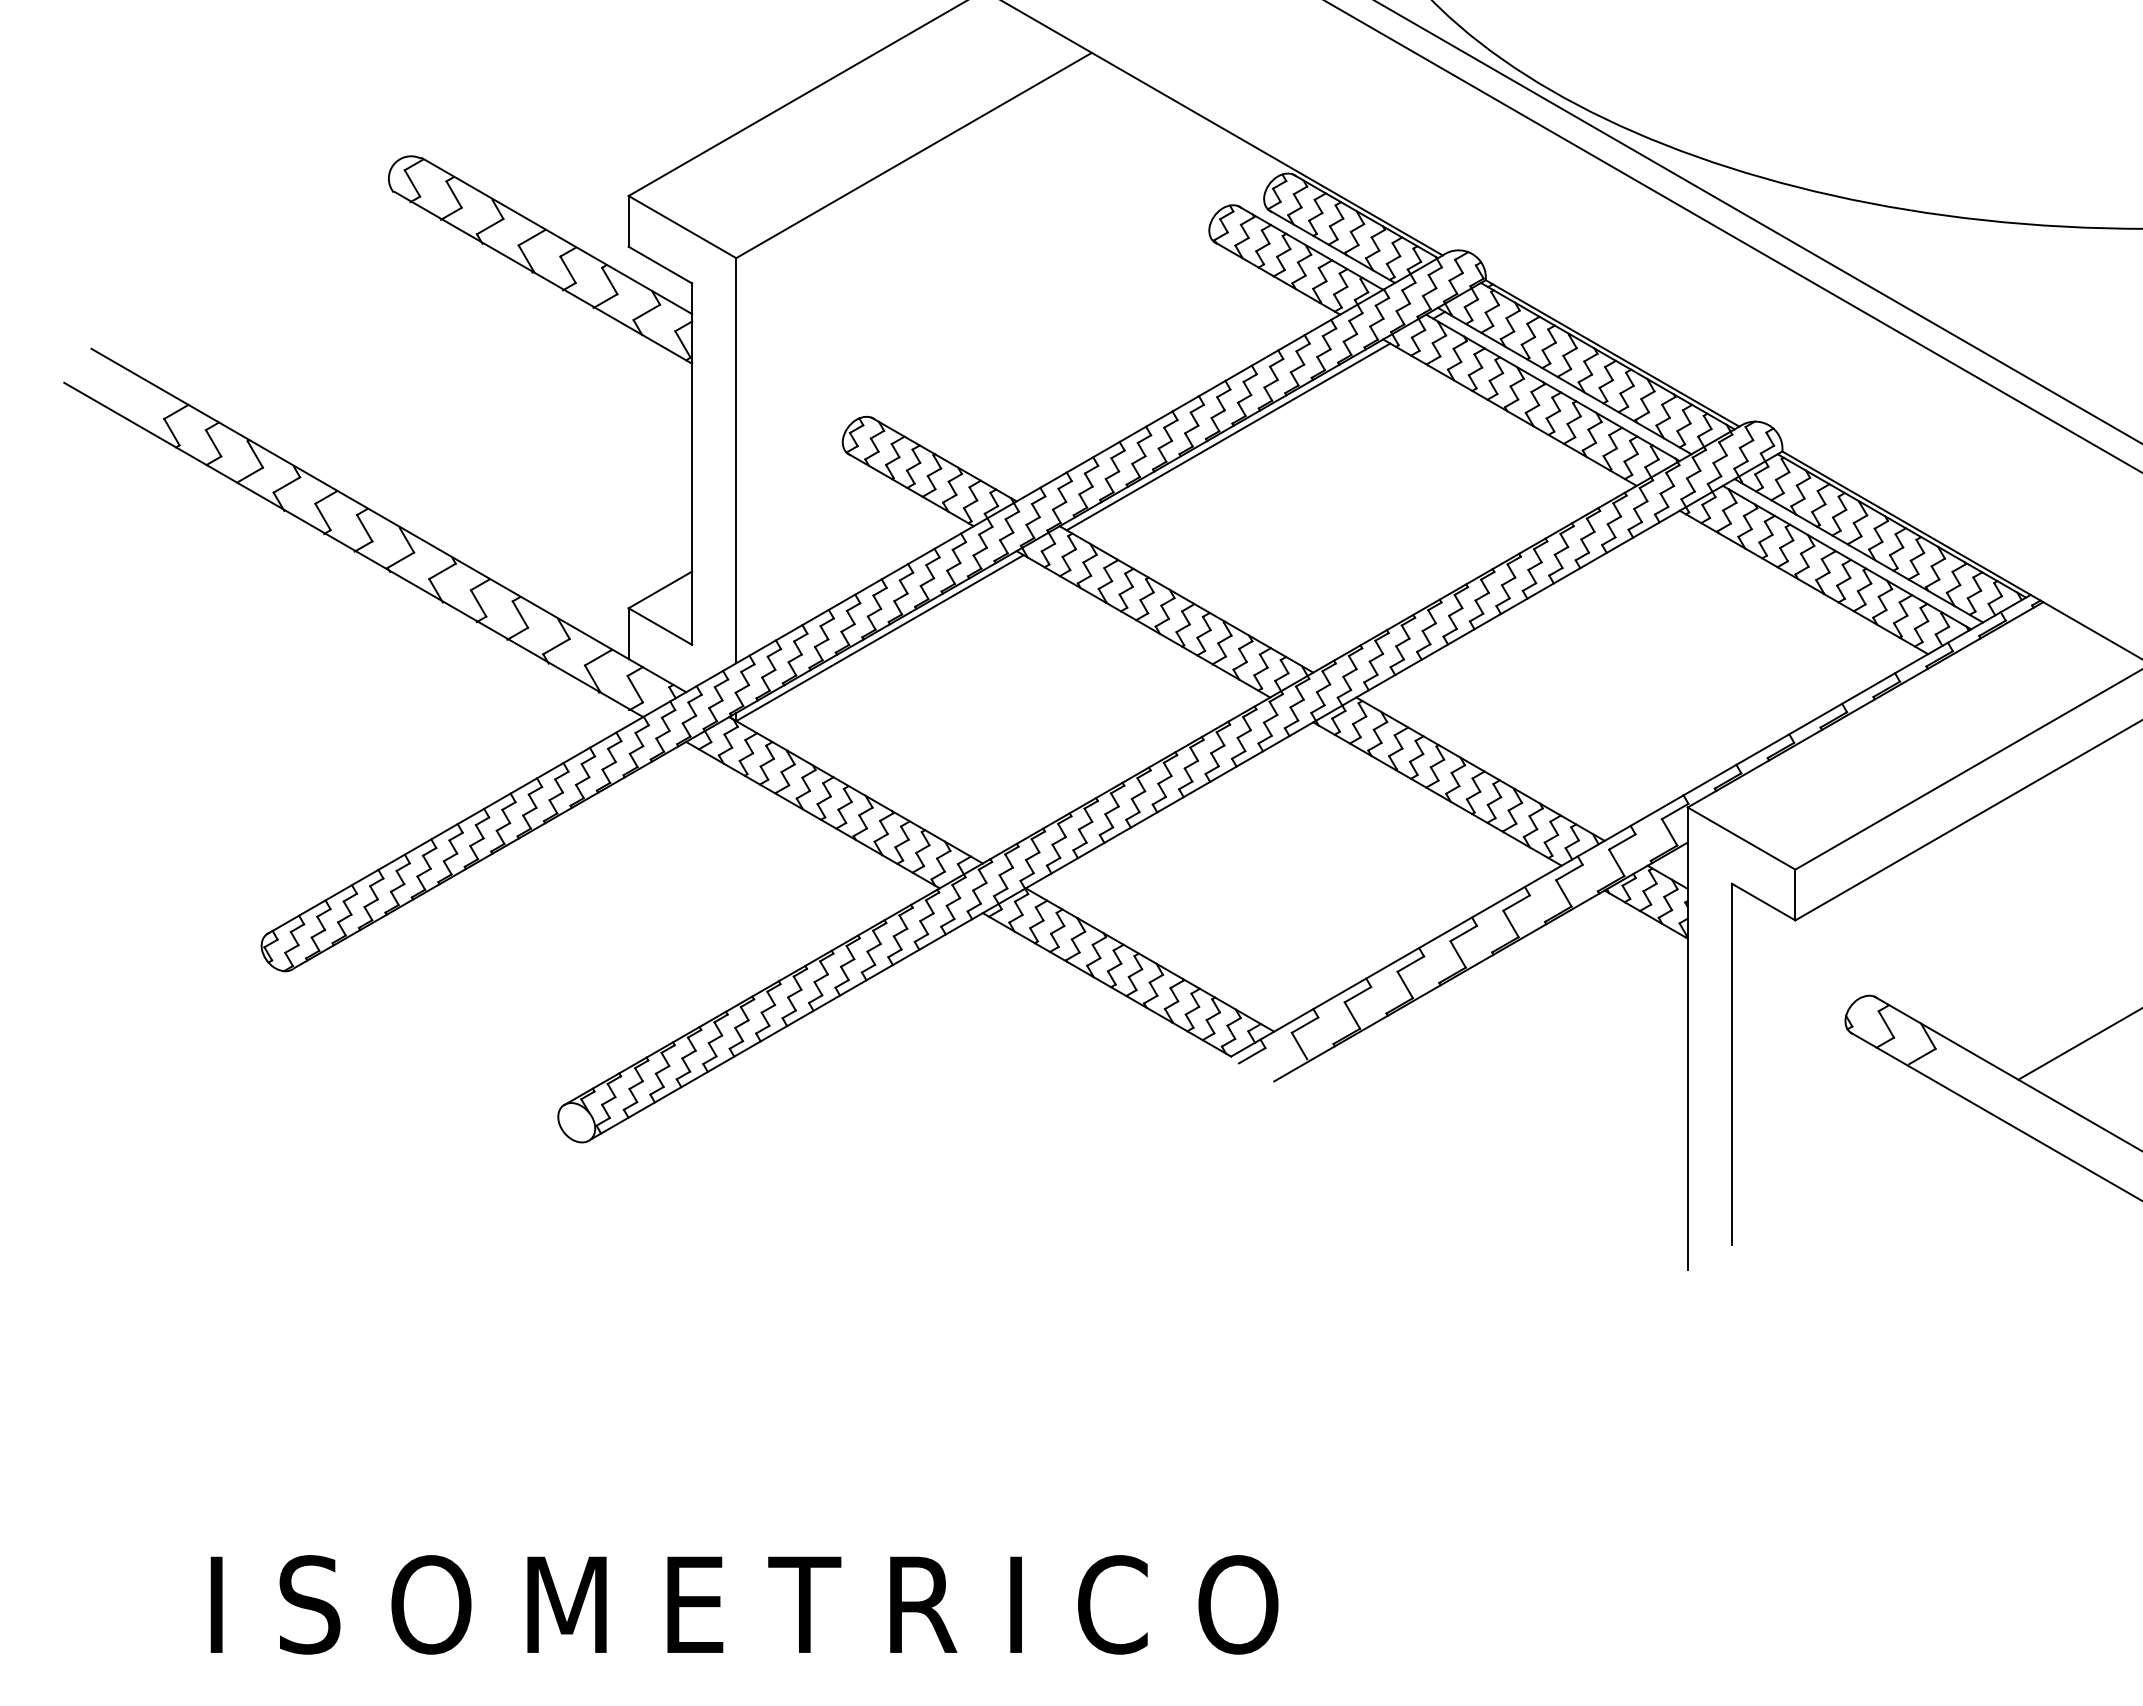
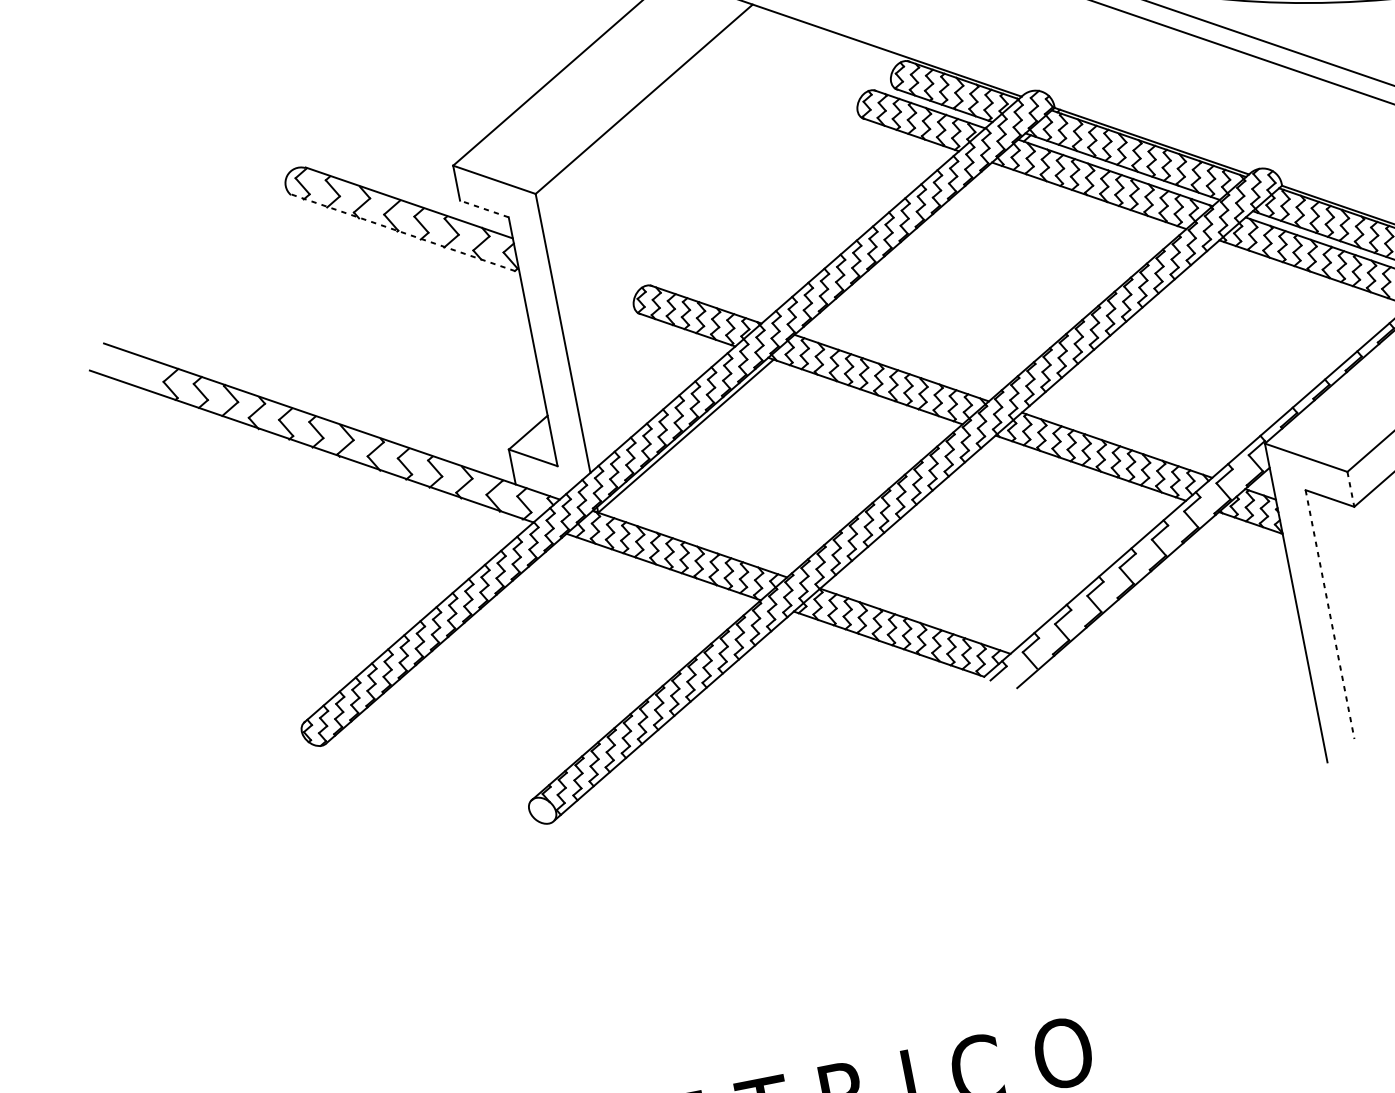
line: (660, 265) -> (484, 209), solid -> dashed
line: (543, 277) -> (405, 233), solid -> dashed
line: (1228, 436) -> (898, 250), removed
line: (1795, 895) -> (1351, 489), solid -> dashed
line: (1731, 1064) -> (1329, 614), solid -> dashed

